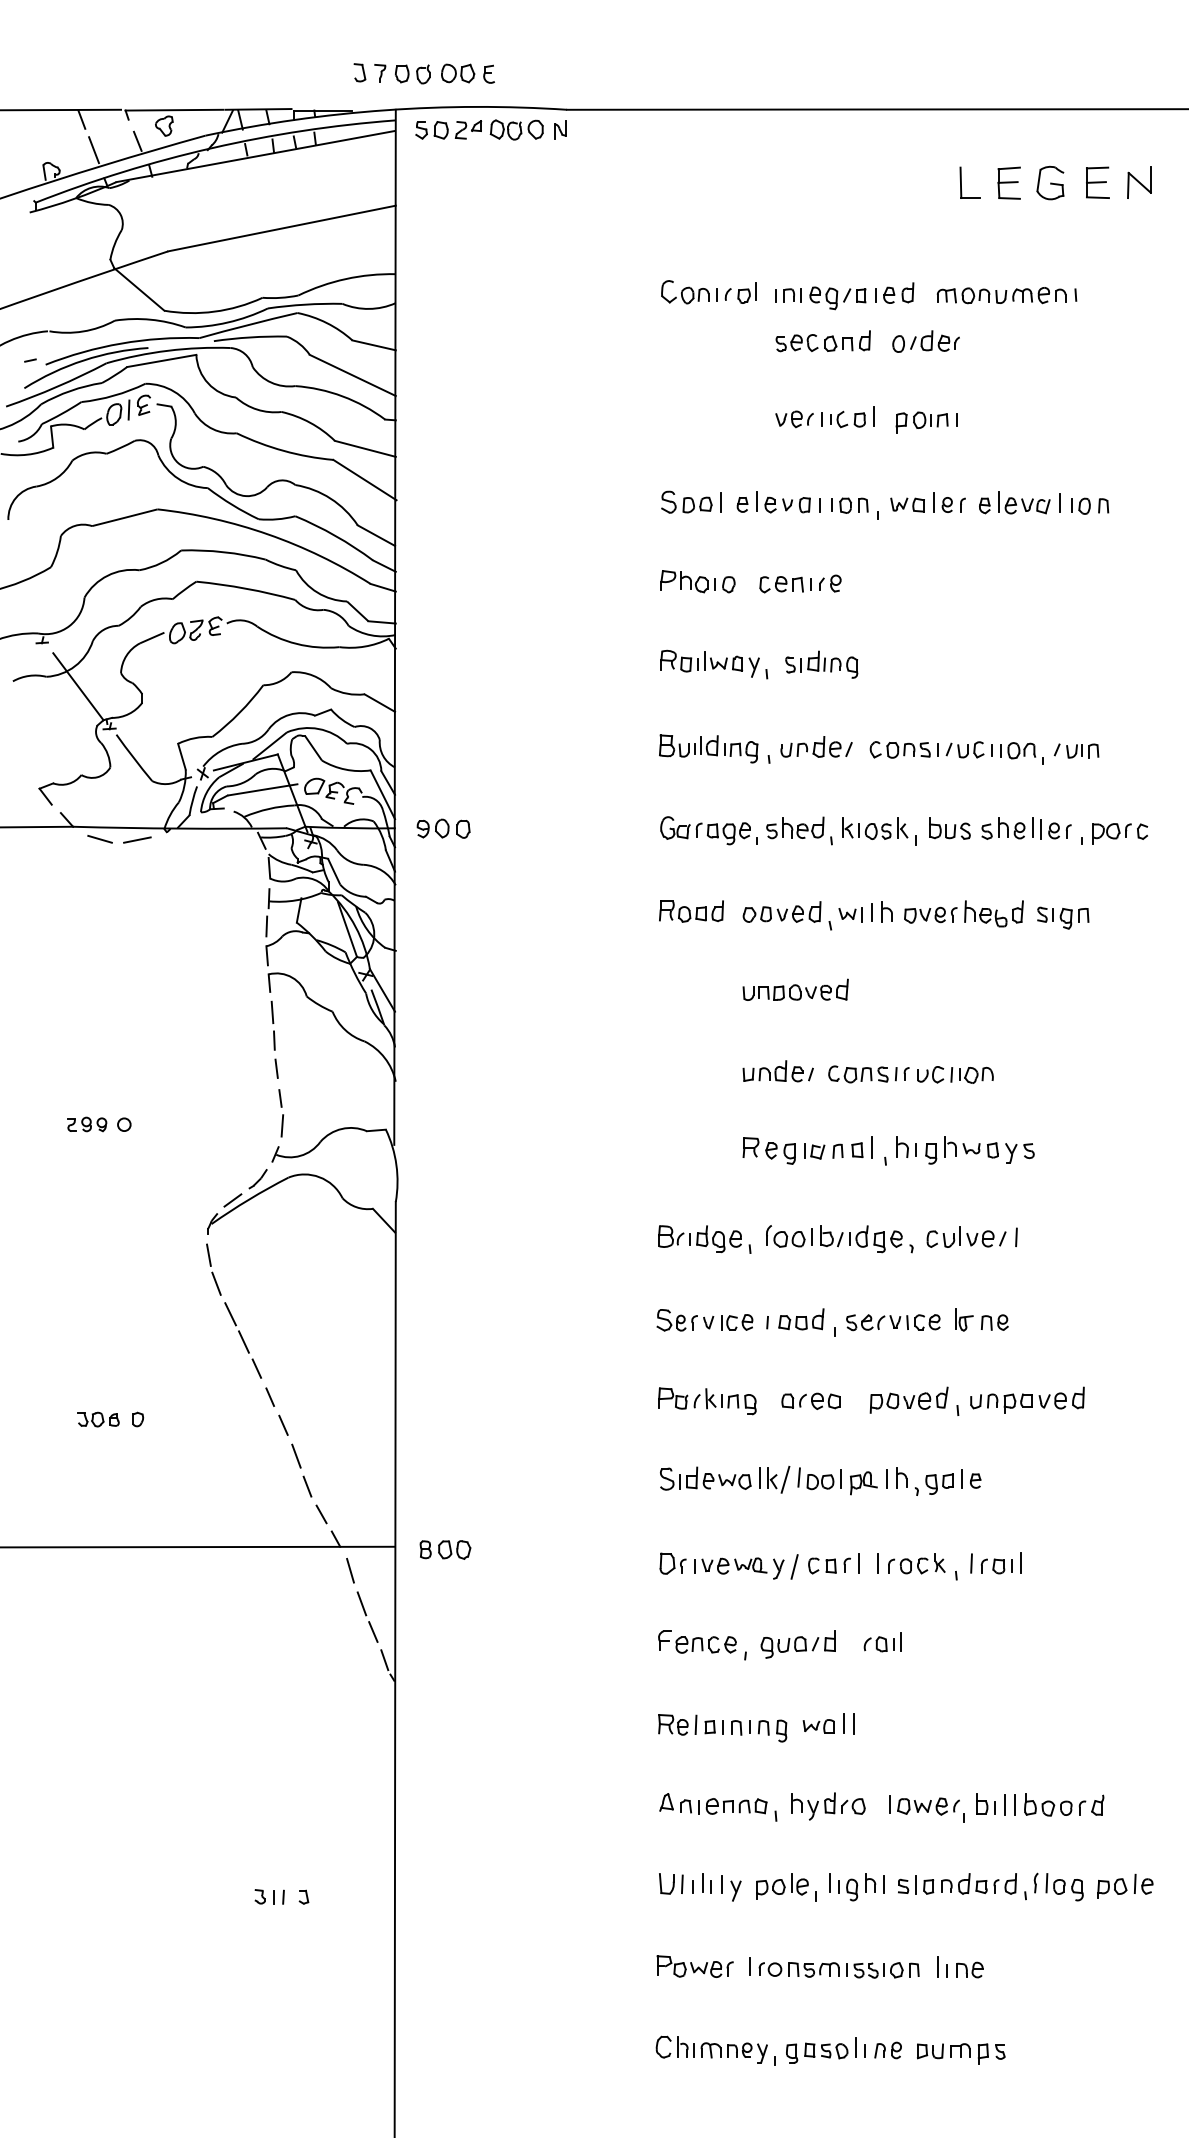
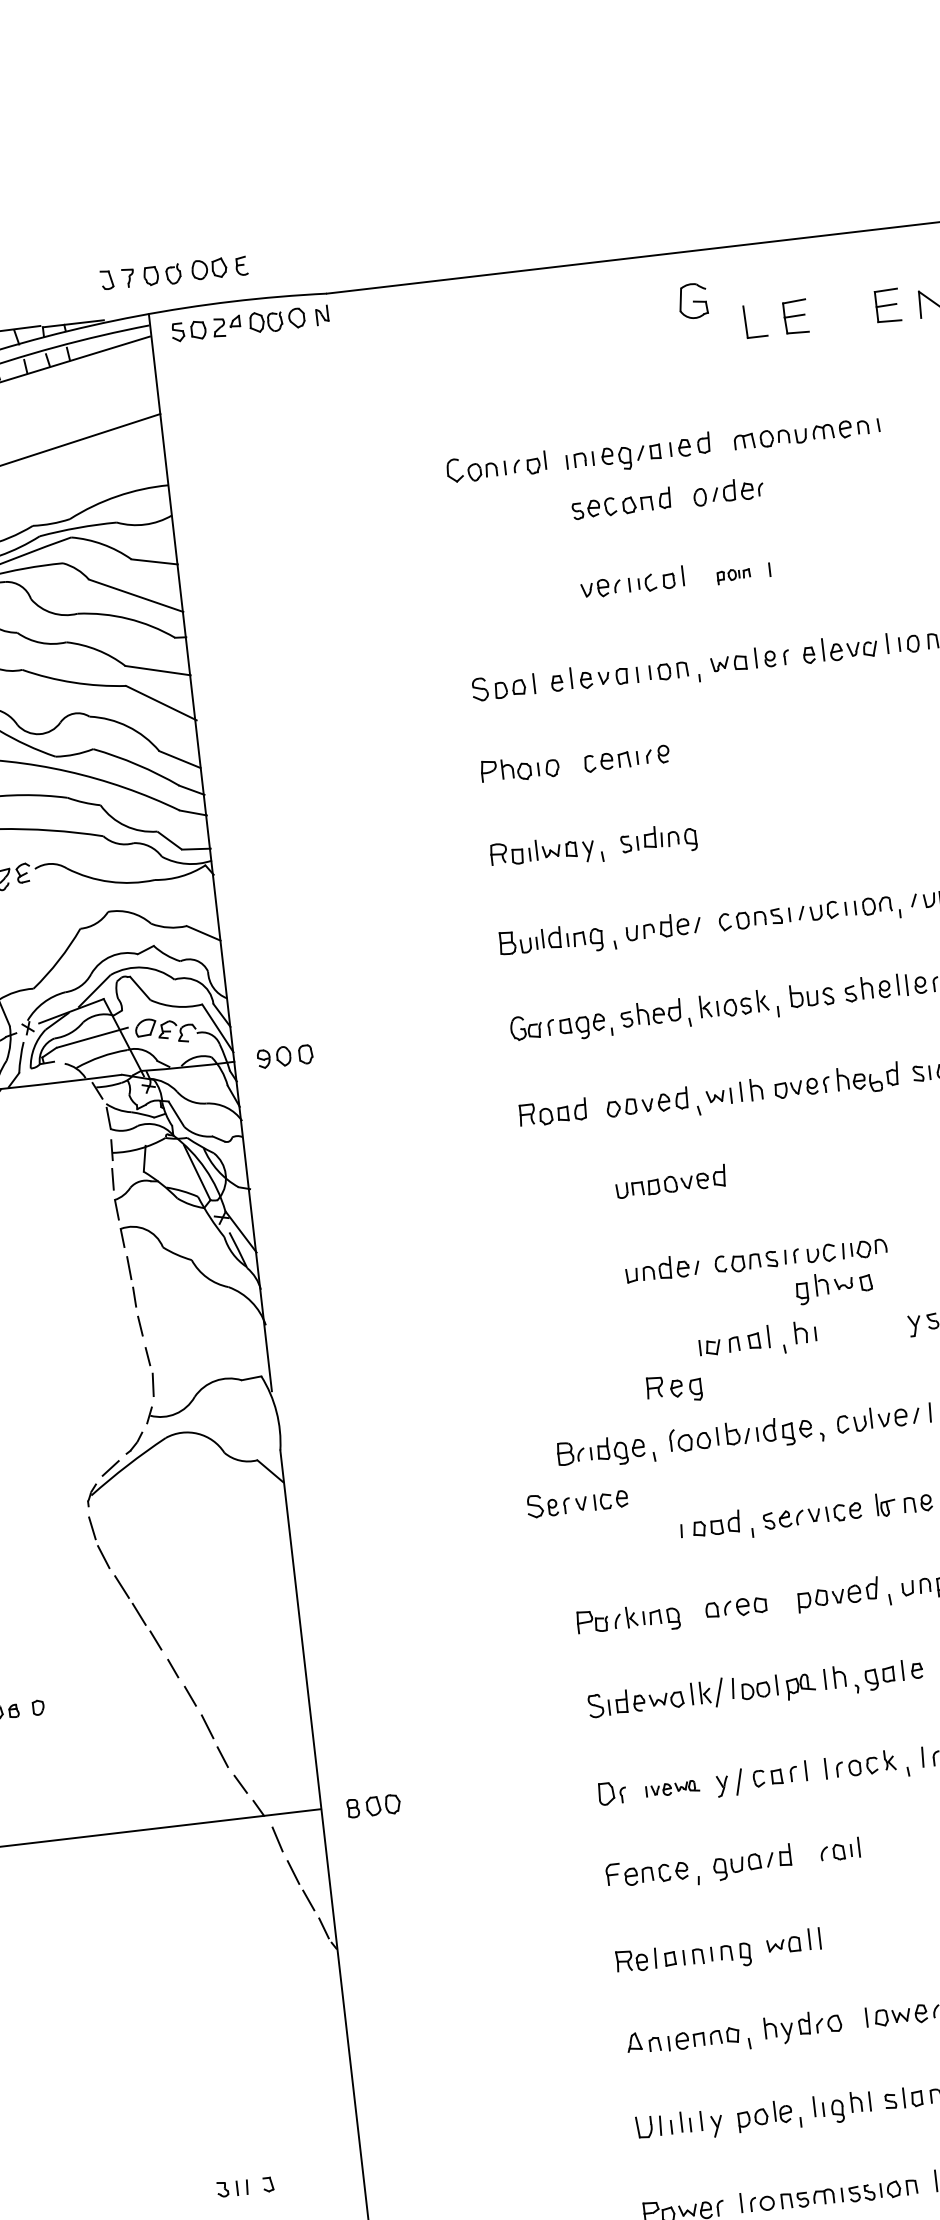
part: (1050, 182) -> (693, 300), moved
part: (921, 422) -> (733, 576), size x0.6
part: (768, 1150) -> (673, 1388), moved
part: (961, 1150) -> (833, 1286), moved
part: (704, 1320) -> (576, 1502), moved
part: (730, 1565) -> (672, 1788), size x0.7

